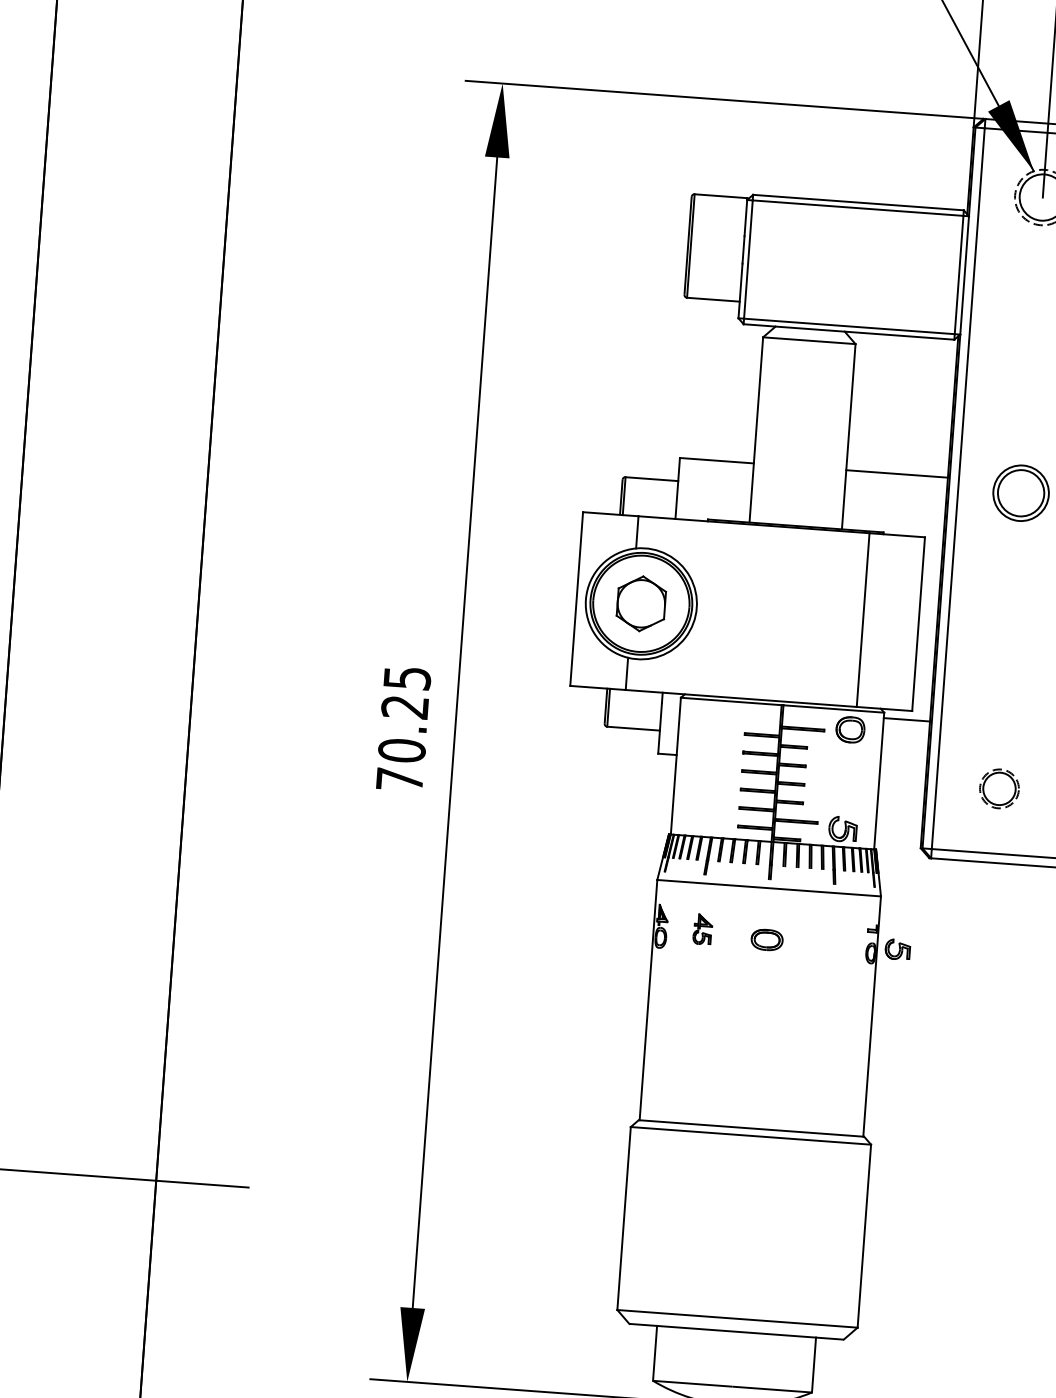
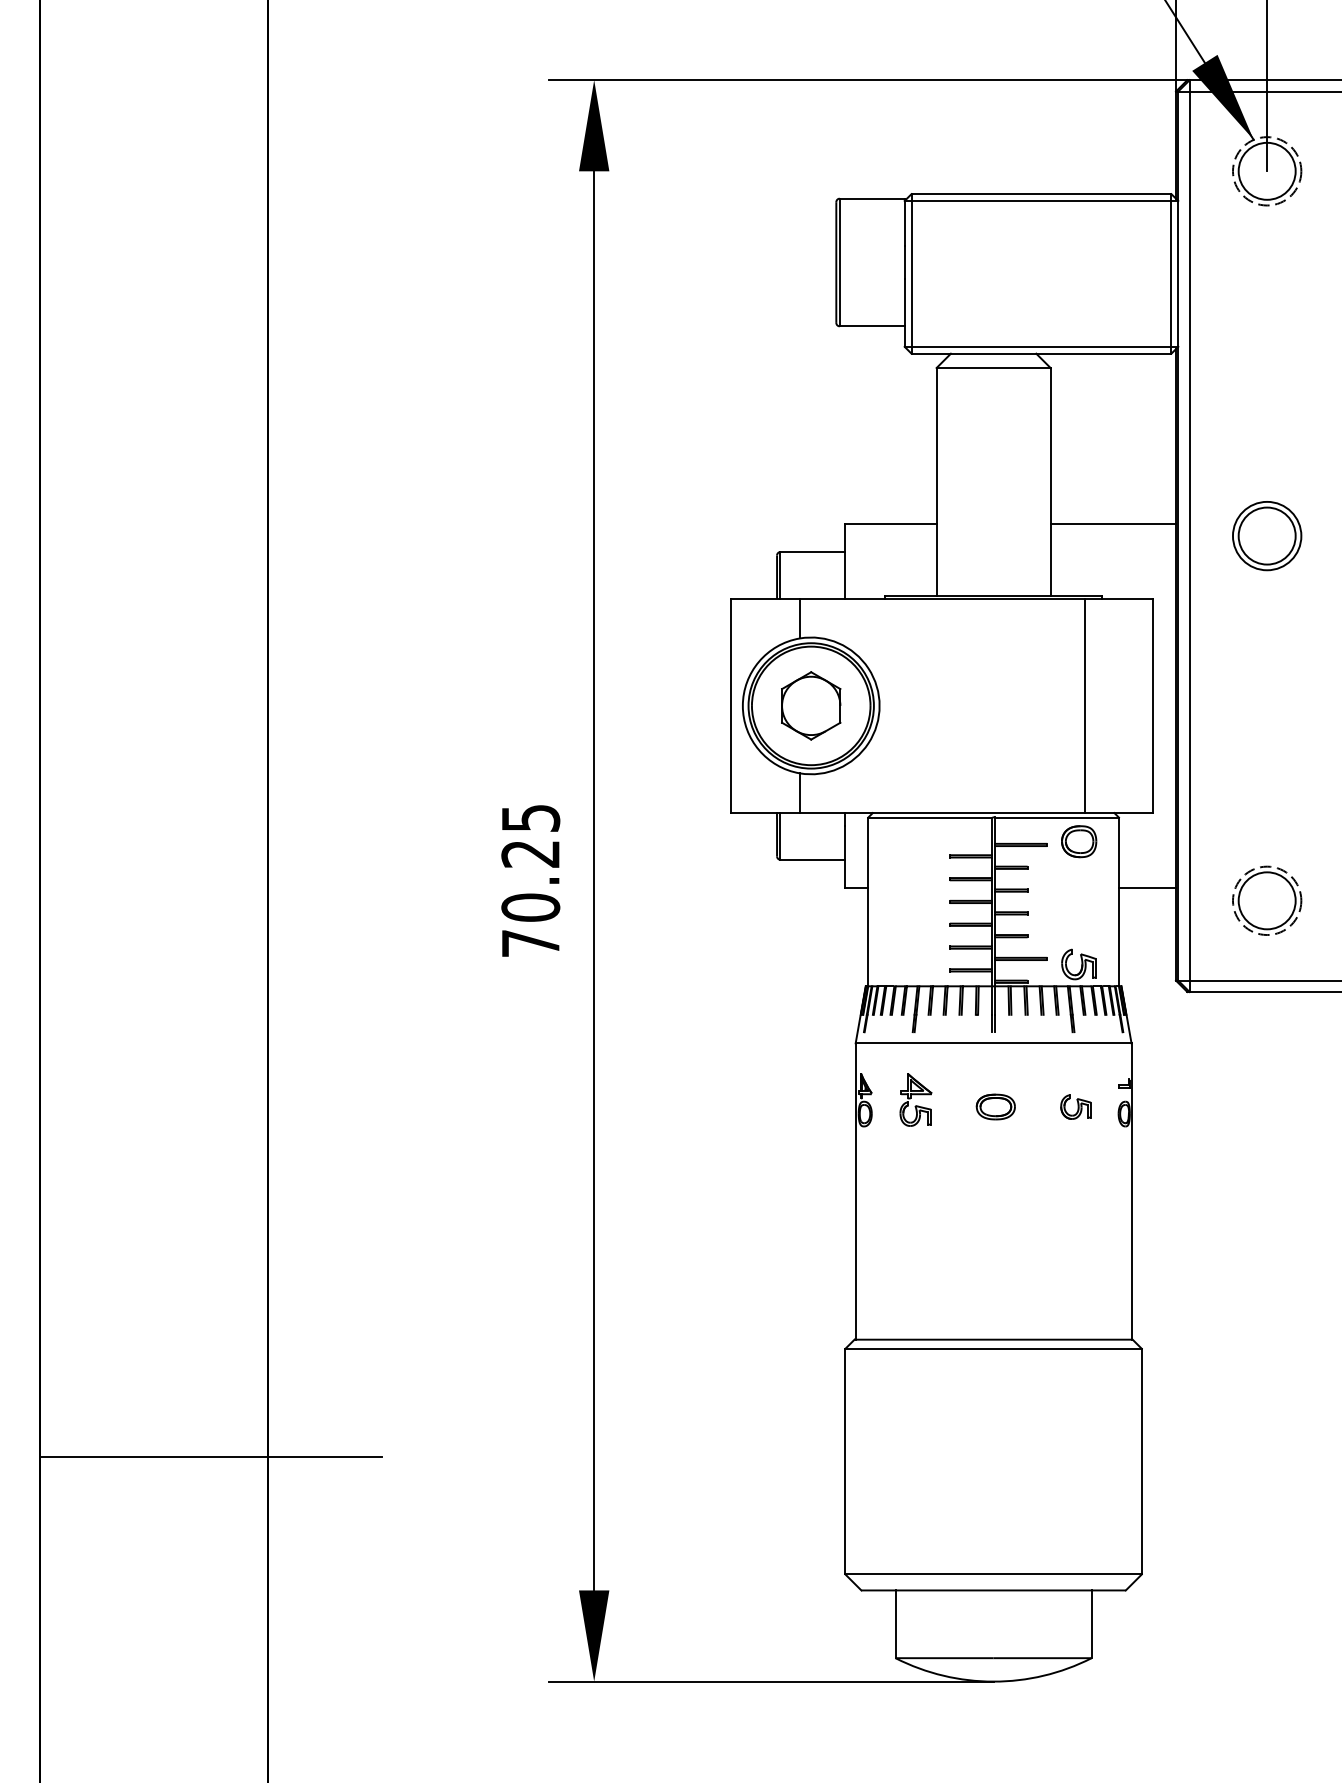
line: (906, 719) -> (1147, 888), moved
part: (999, 788) -> (1267, 900), size x1.43
part: (702, 929) -> (915, 1099), size x1.43
part: (897, 949) -> (1075, 1106), moved

